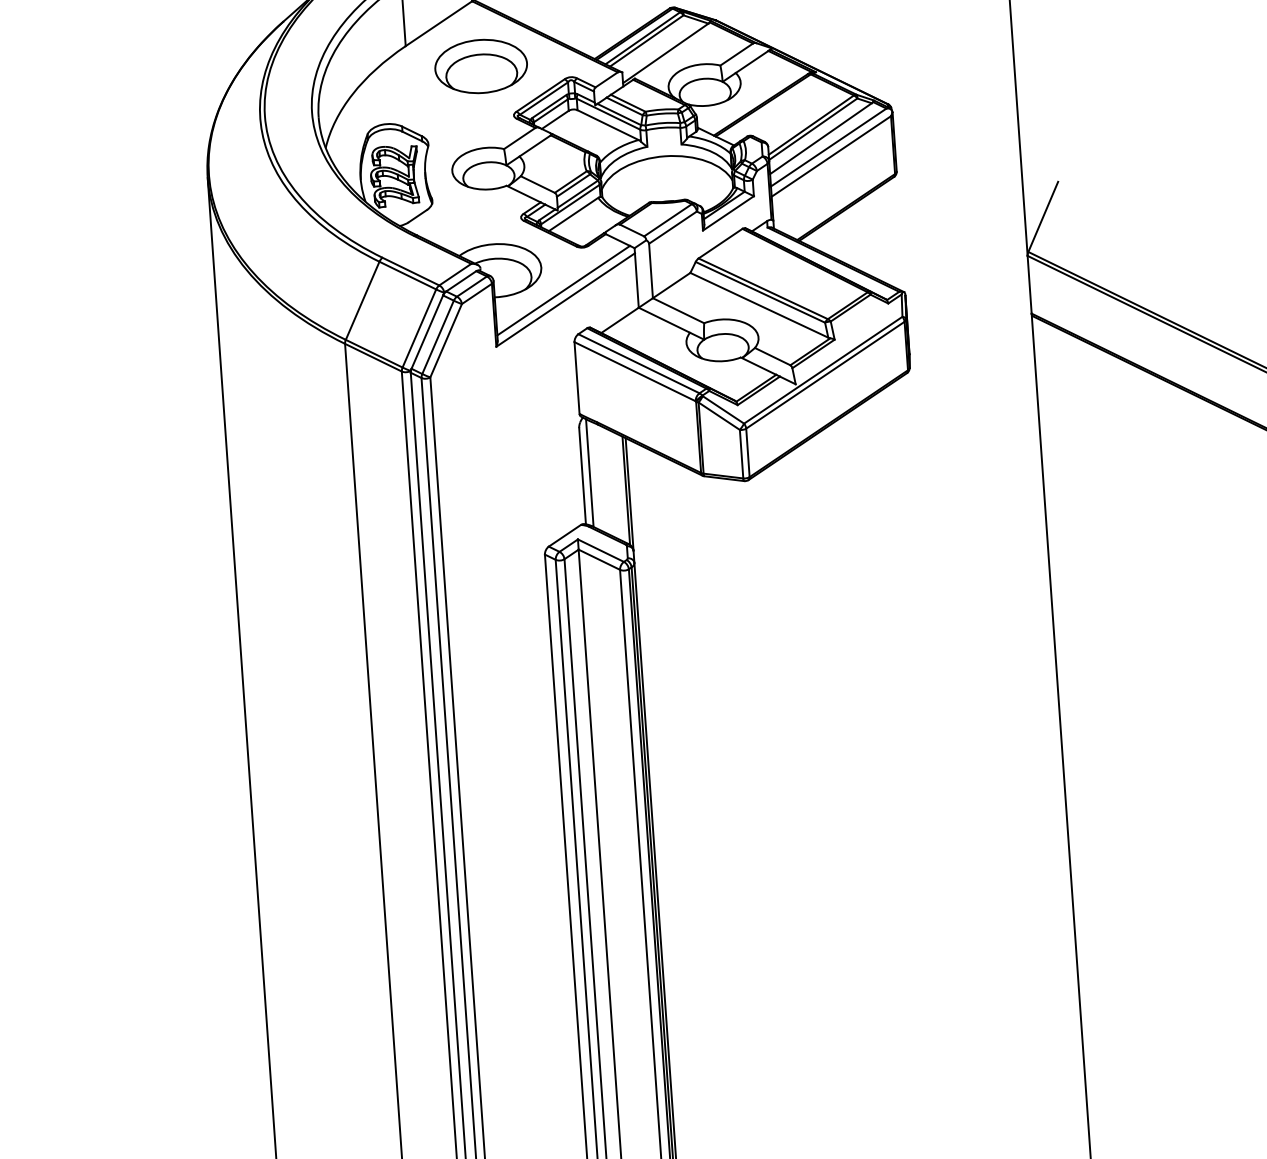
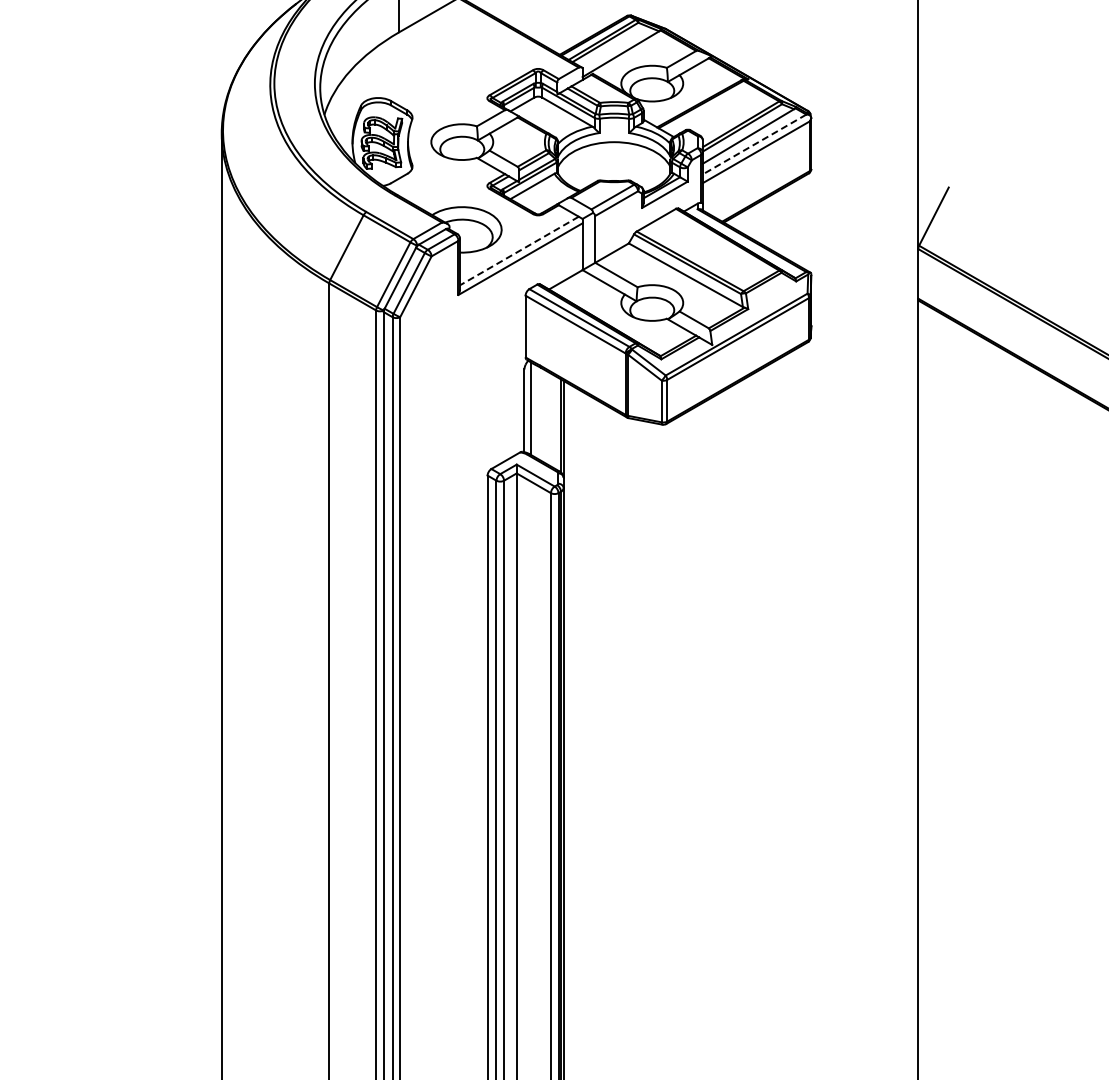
part: (481, 65) -> (462, 53), removed
line: (828, 147) -> (754, 144), solid -> dashed
line: (563, 291) -> (519, 251), solid -> dashed

